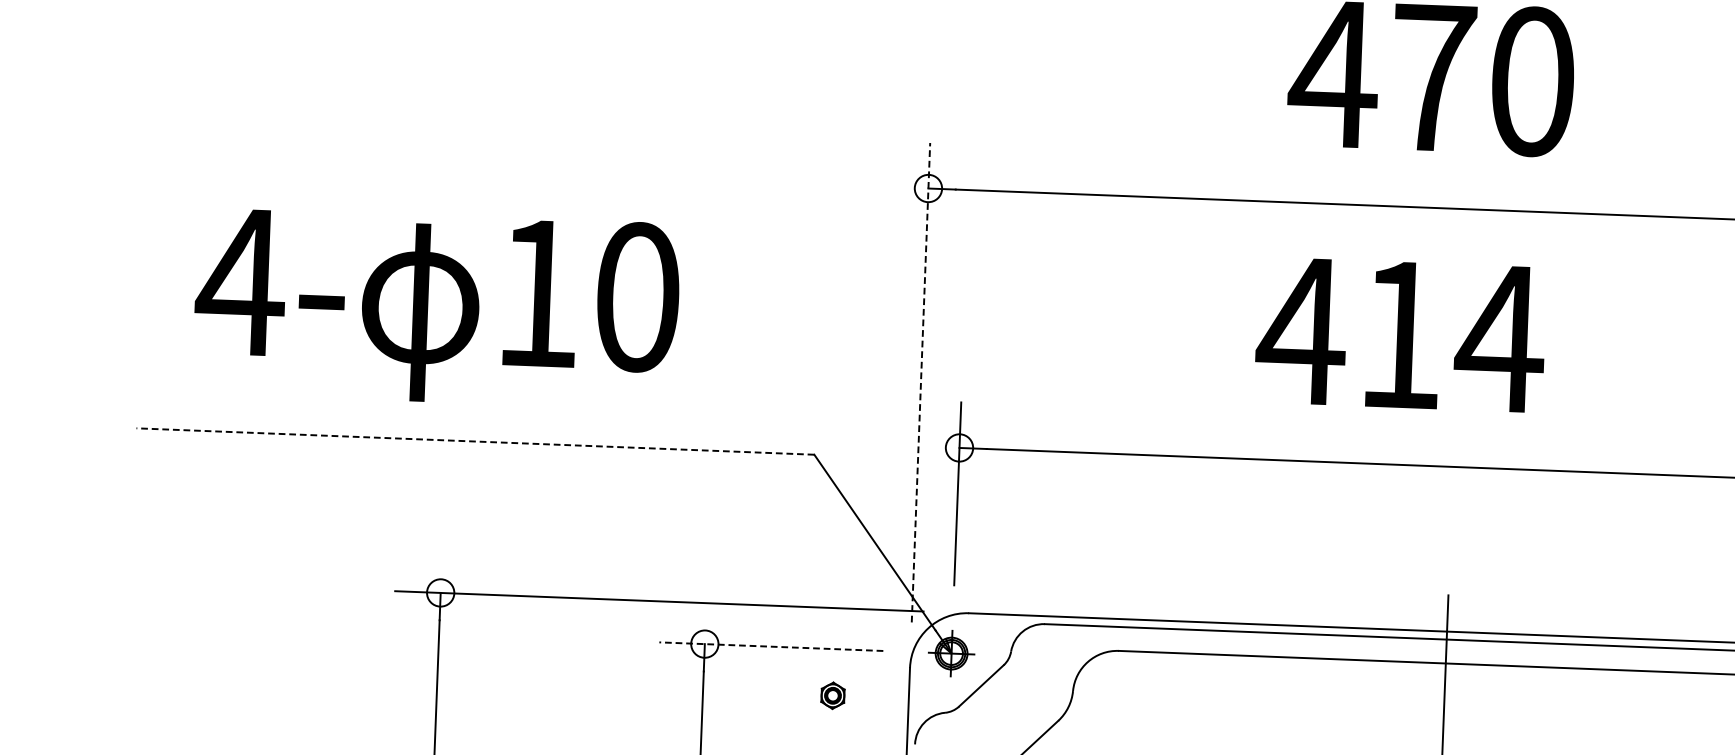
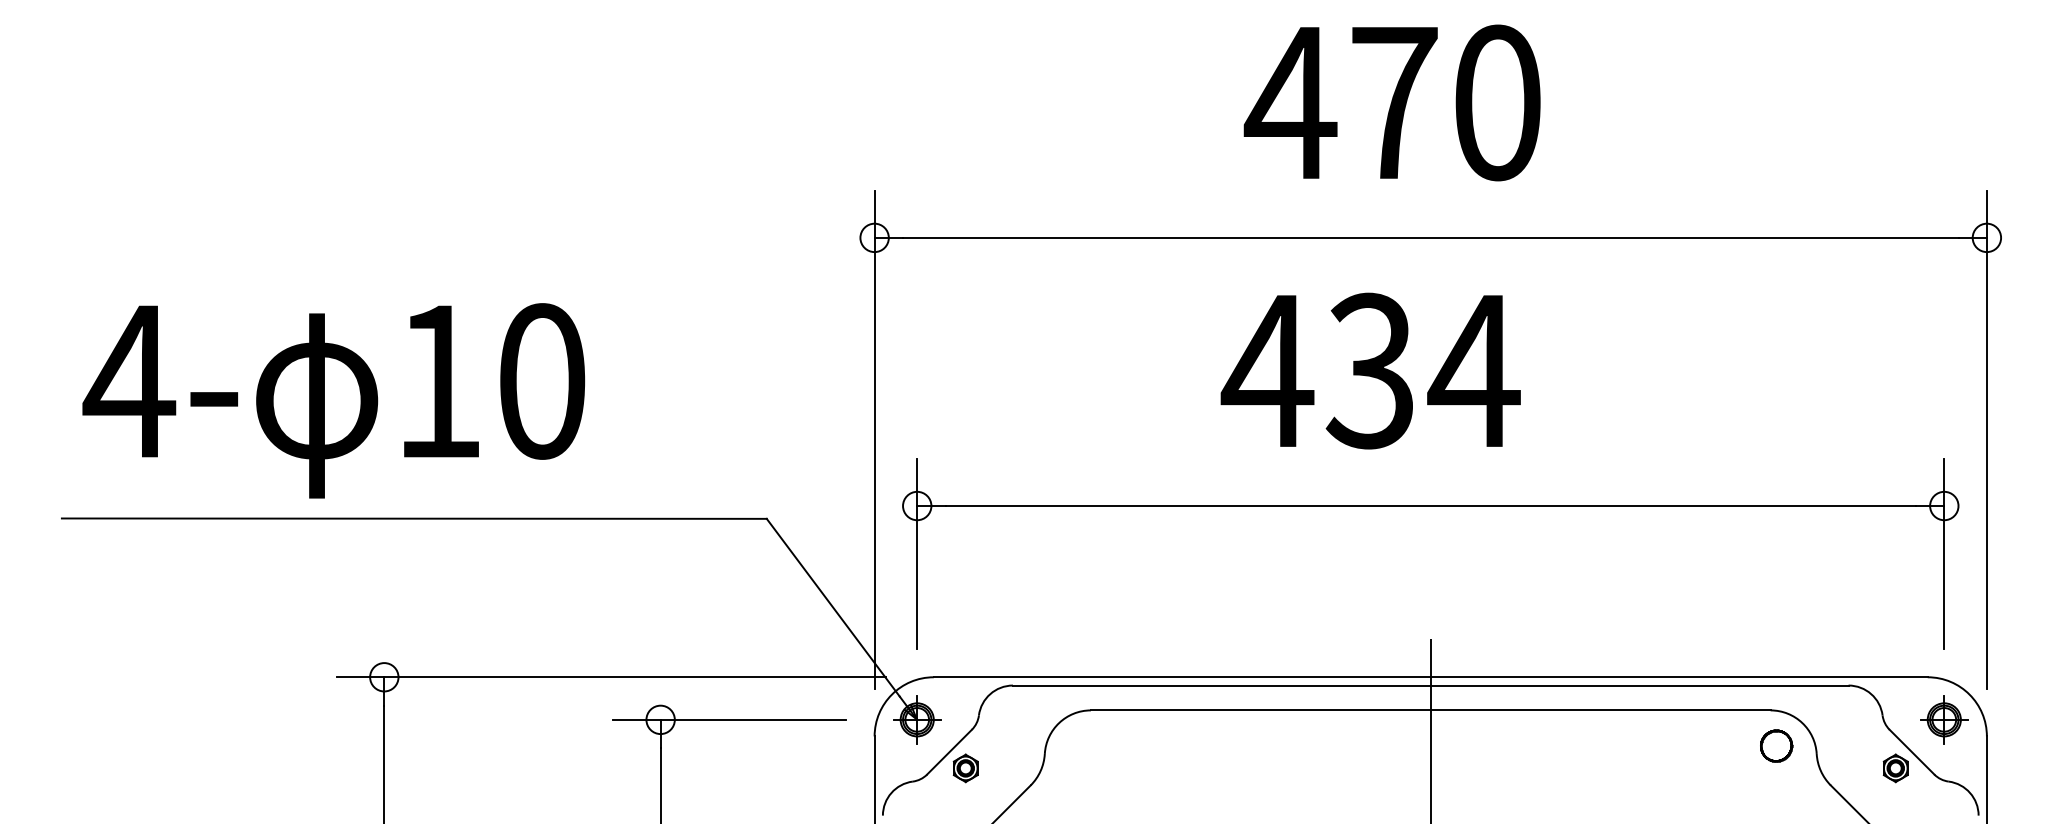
text: (436, 307) -> (333, 400), moved
text: (1398, 334) -> (1368, 370), 414 -> 434
line: (920, 382) -> (874, 439), dashed -> solid
line: (474, 441) -> (413, 518), dashed -> solid
line: (771, 646) -> (729, 719), dashed -> solid
part: (832, 695) -> (965, 768), moved

